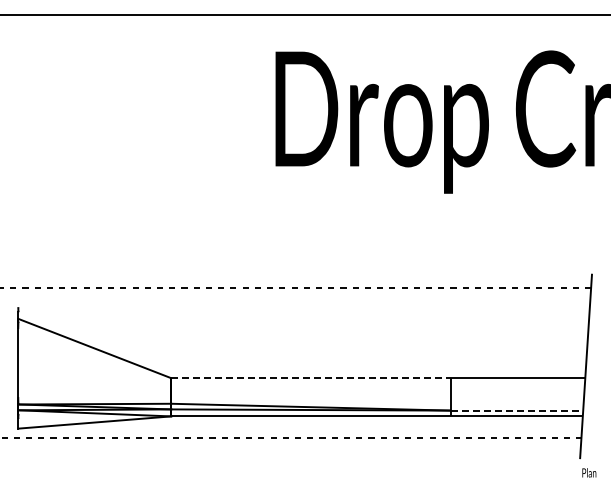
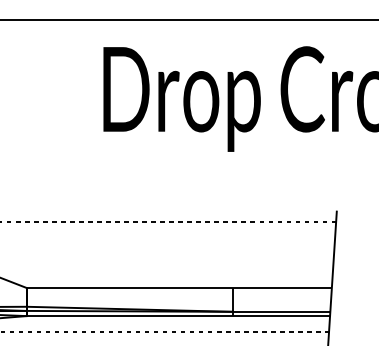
line: (311, 378) -> (129, 288), dashed -> solid
line: (517, 410) -> (281, 311), dashed -> solid

